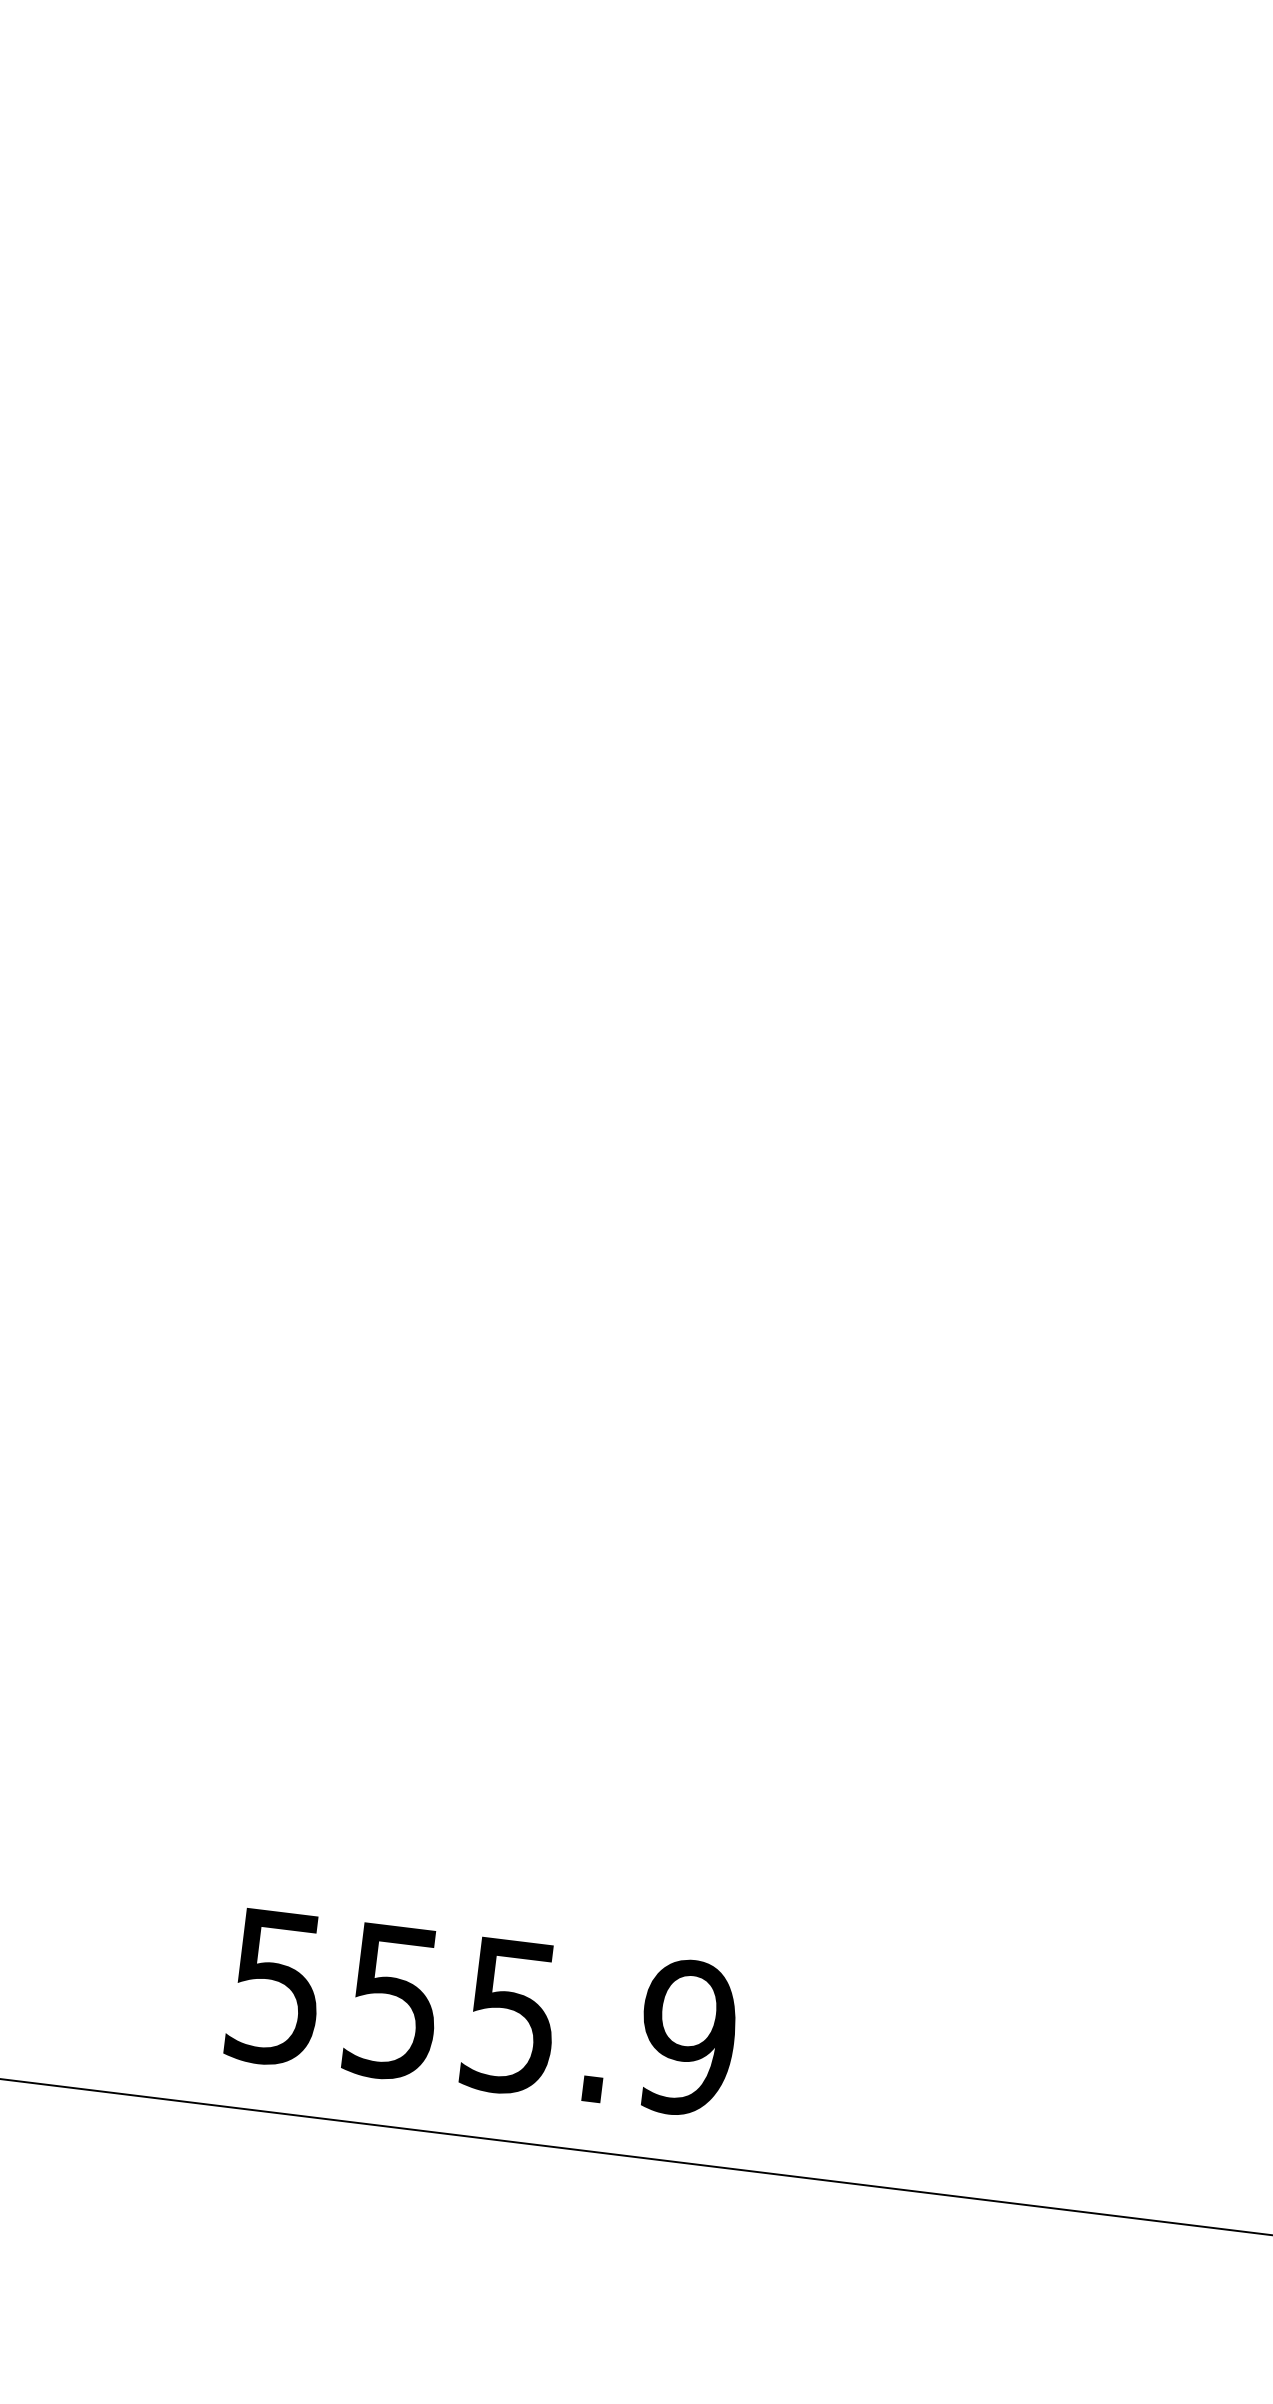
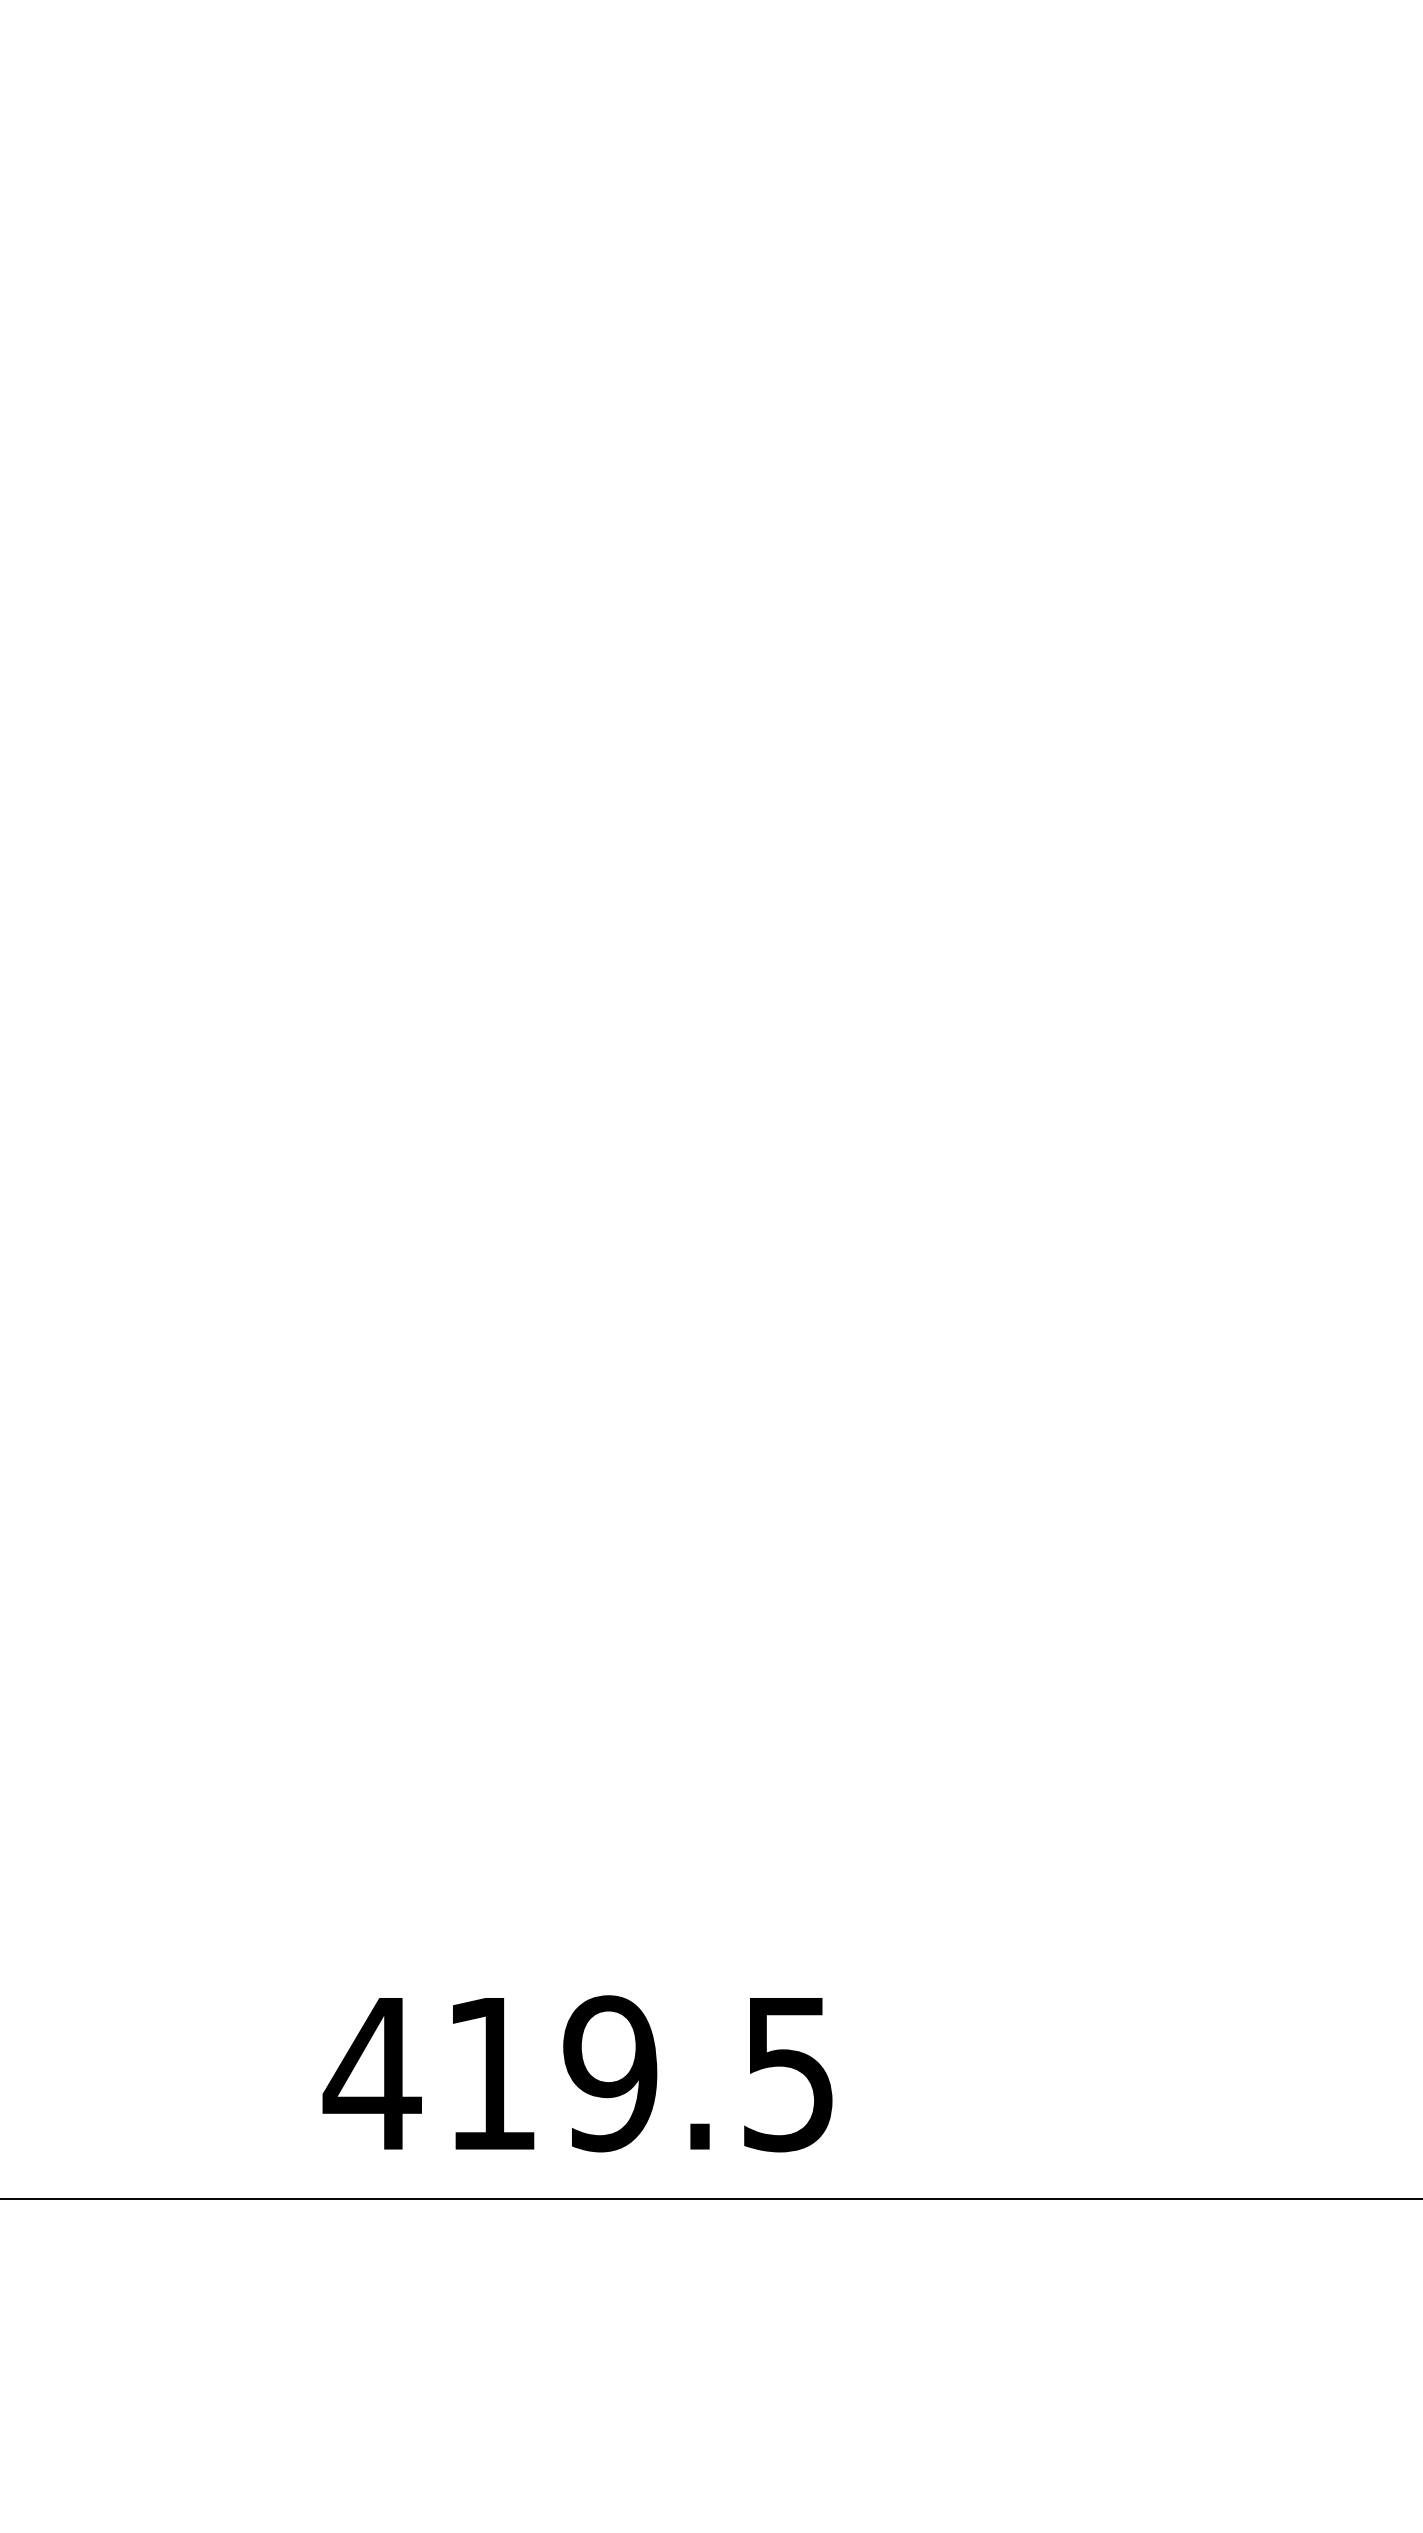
text: (479, 2012) -> (578, 2073), 555.9 -> 419.5

